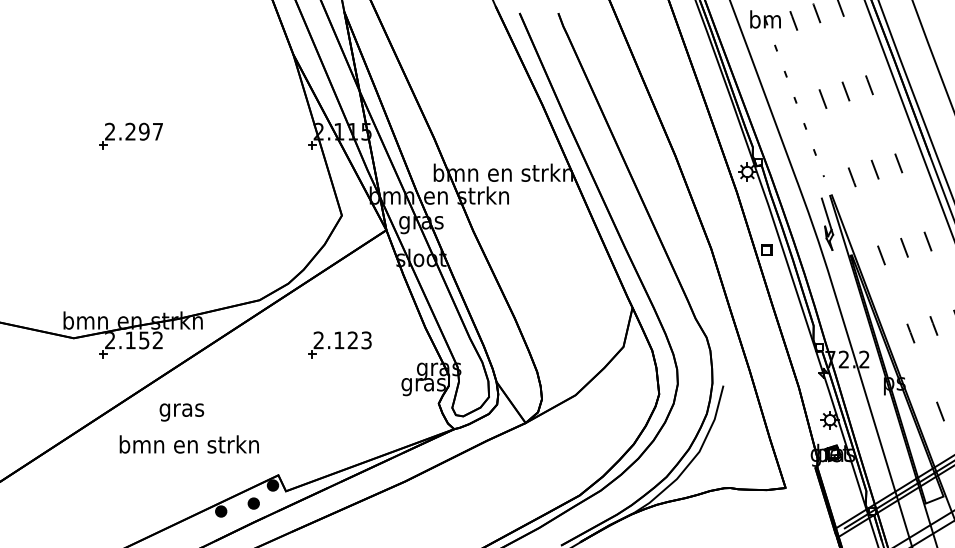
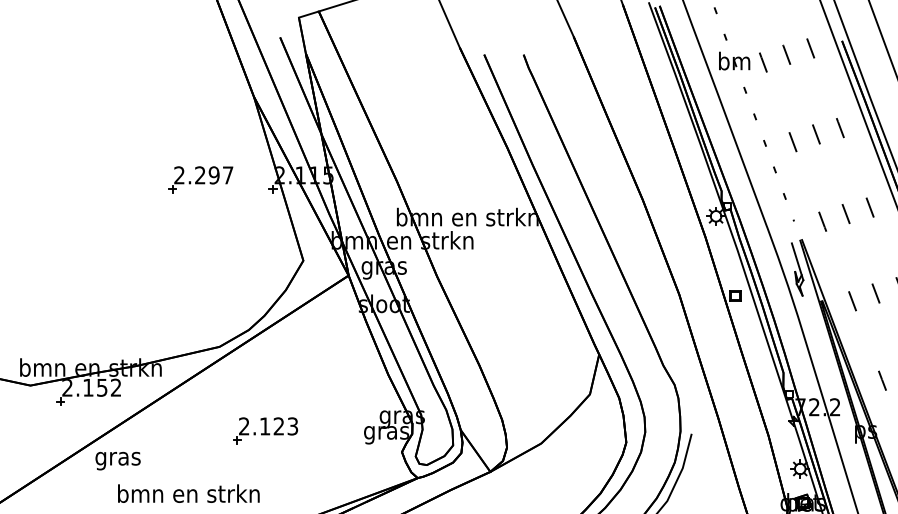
part: (130, 135) -> (200, 179), moved
part: (339, 344) -> (265, 430), moved
text: (181, 412) -> (117, 461), moved
text: (188, 444) -> (187, 493), moved

